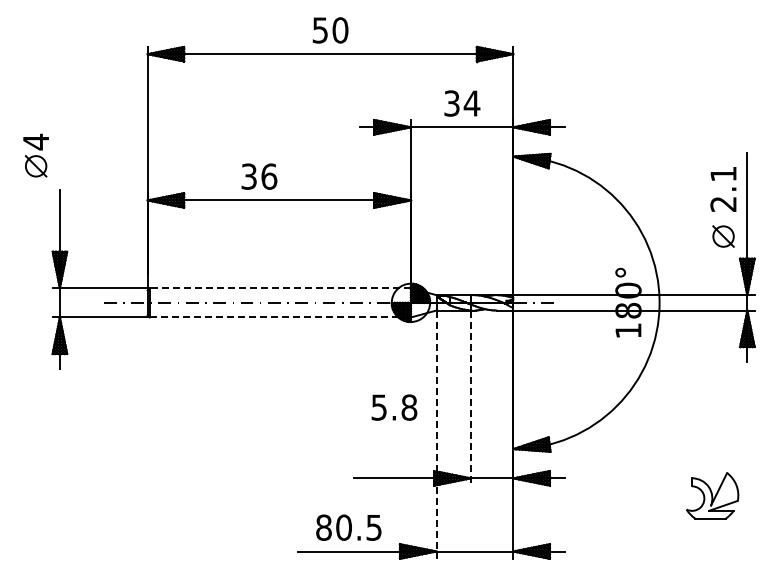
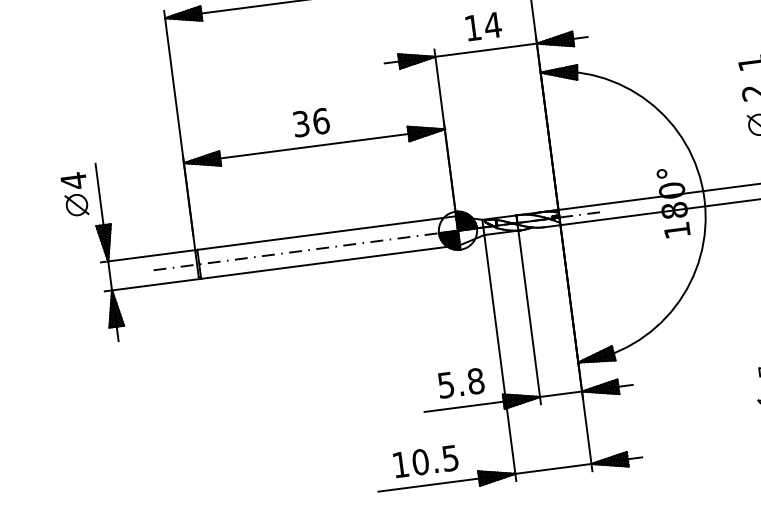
text: (451, 103) -> (472, 27), 34 -> 14
part: (35, 155) -> (74, 194), moved
text: (259, 176) -> (311, 122), moved
line: (280, 288) -> (326, 233), dashed -> solid
line: (280, 317) -> (330, 262), dashed -> solid
line: (470, 398) -> (529, 317), dashed -> solid
text: (394, 407) -> (461, 383), moved
line: (436, 435) -> (500, 358), dashed -> solid
text: (323, 527) -> (400, 464), 80.5 -> 10.5

